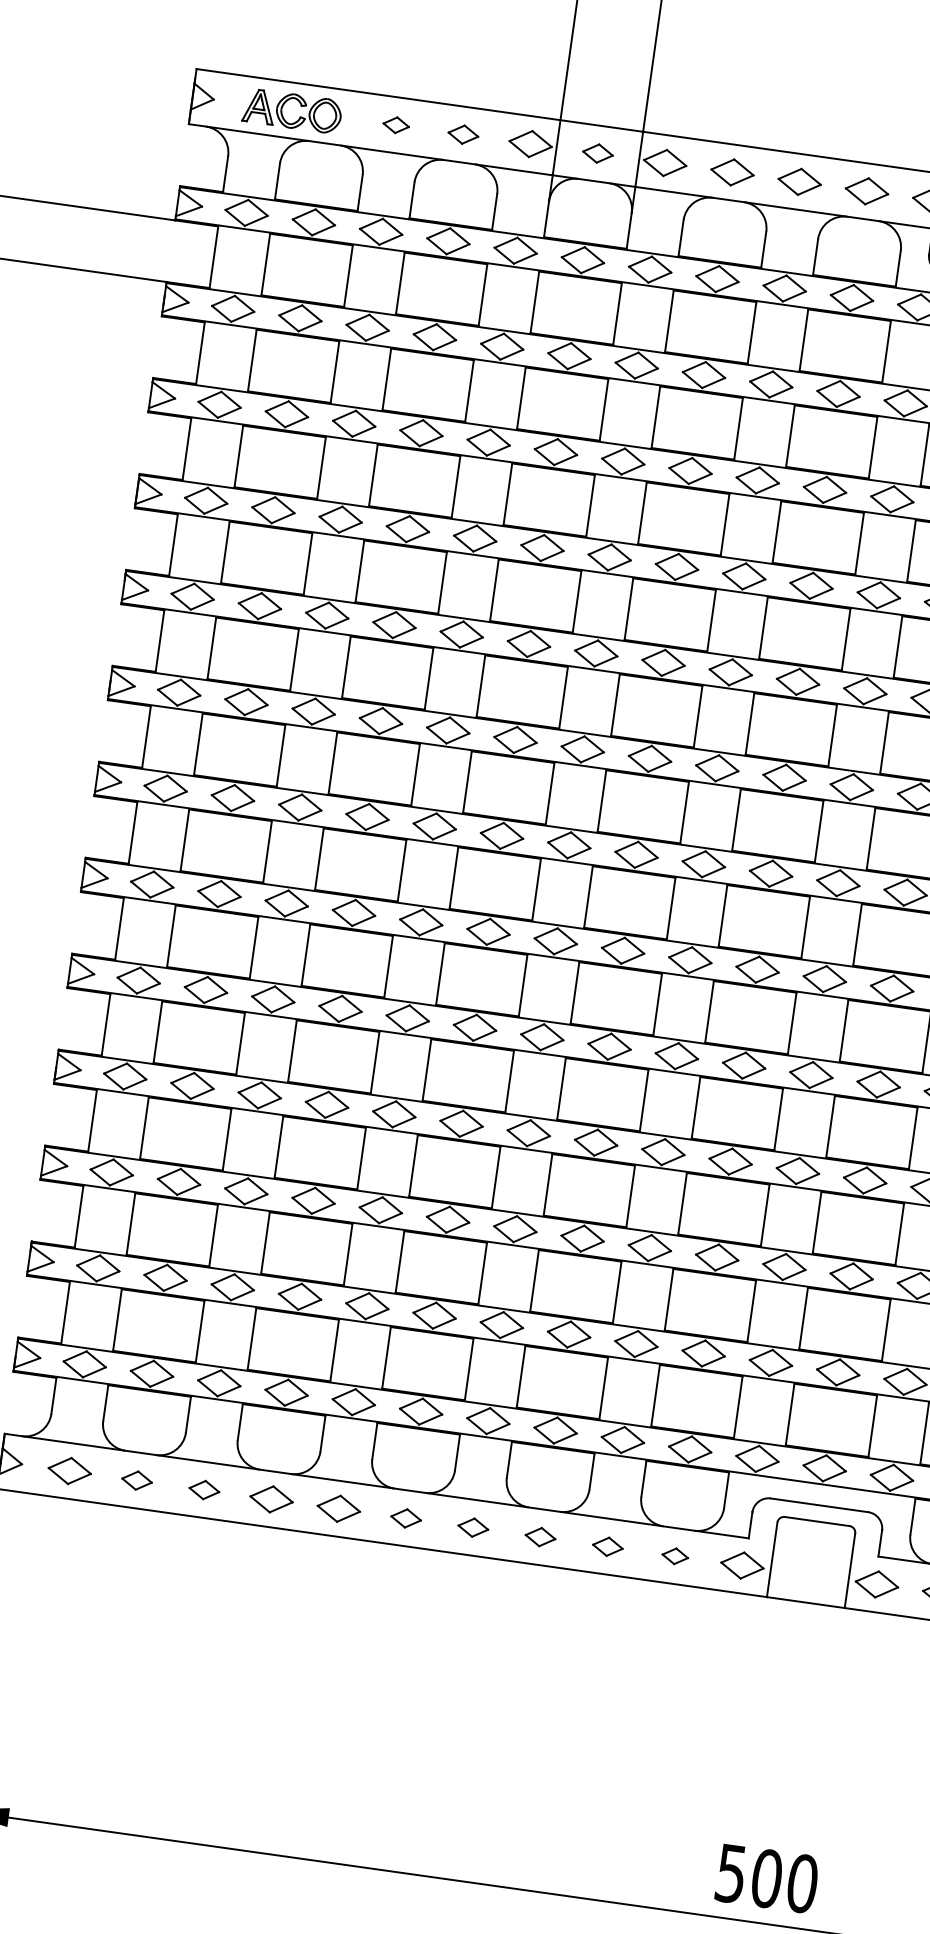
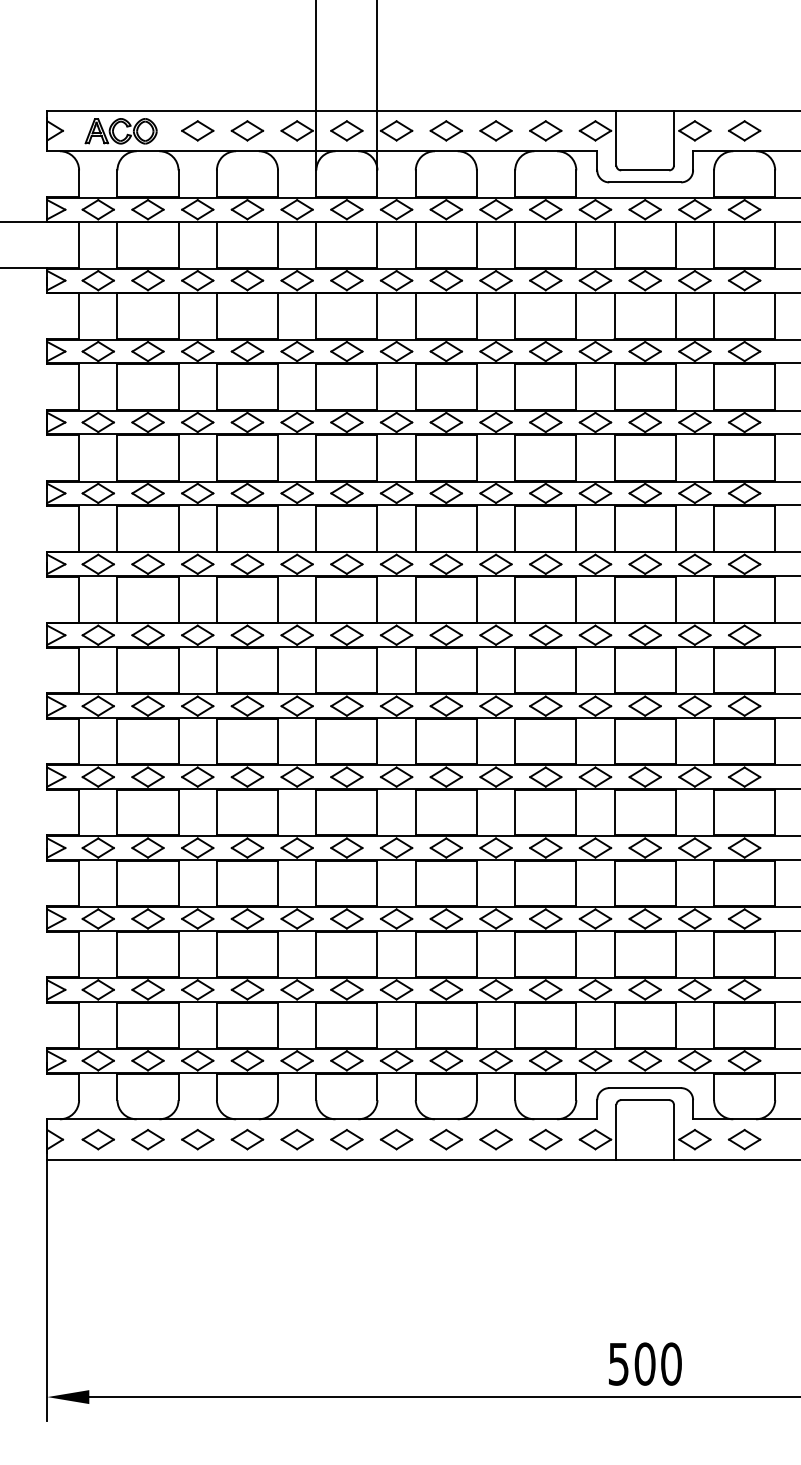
part: (395, 124) -> (197, 130), size x1.67
part: (463, 134) -> (247, 130), size x1.43
part: (597, 152) -> (346, 130), size x1.43
part: (136, 1480) -> (147, 1139), size x1.43
part: (204, 1489) -> (197, 1139), size x1.43
part: (405, 1518) -> (346, 1139), size x1.43
part: (473, 1527) -> (396, 1139), size x1.43
part: (539, 1536) -> (445, 1139), size x1.43
part: (607, 1546) -> (495, 1139), size x1.43
part: (674, 1555) -> (545, 1139), size x1.67

